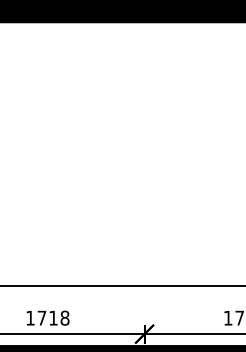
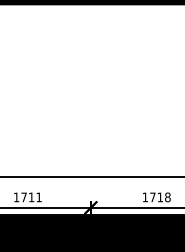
text: (64, 318) -> (38, 197), 1718 -> 1711

